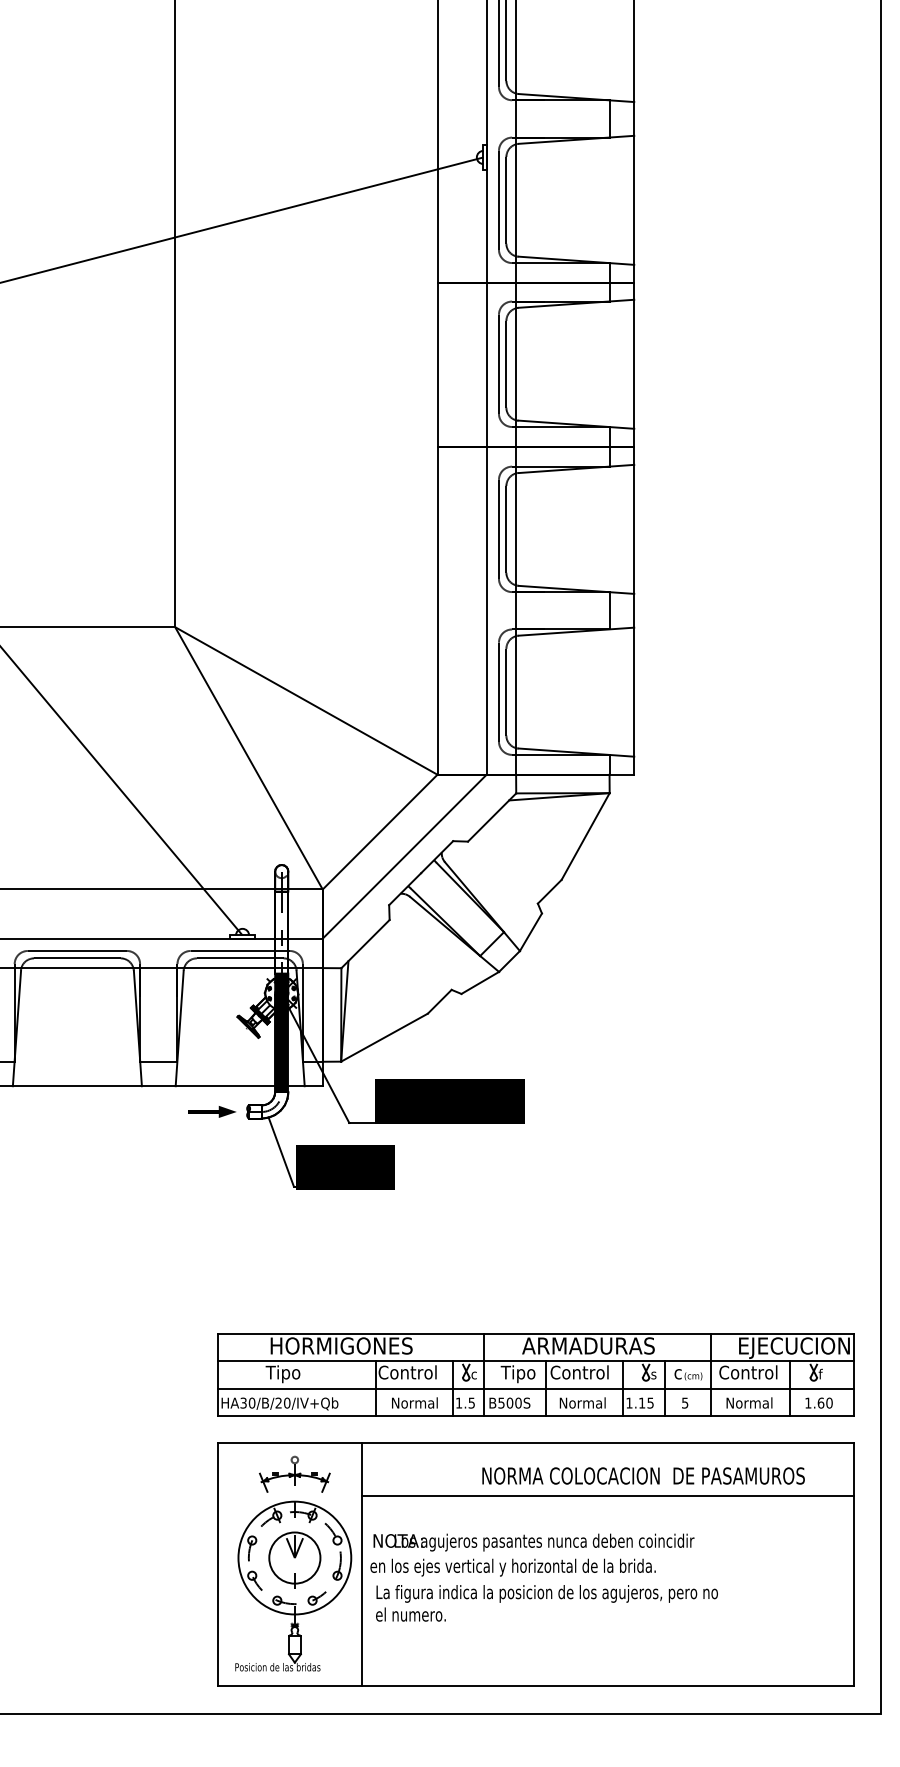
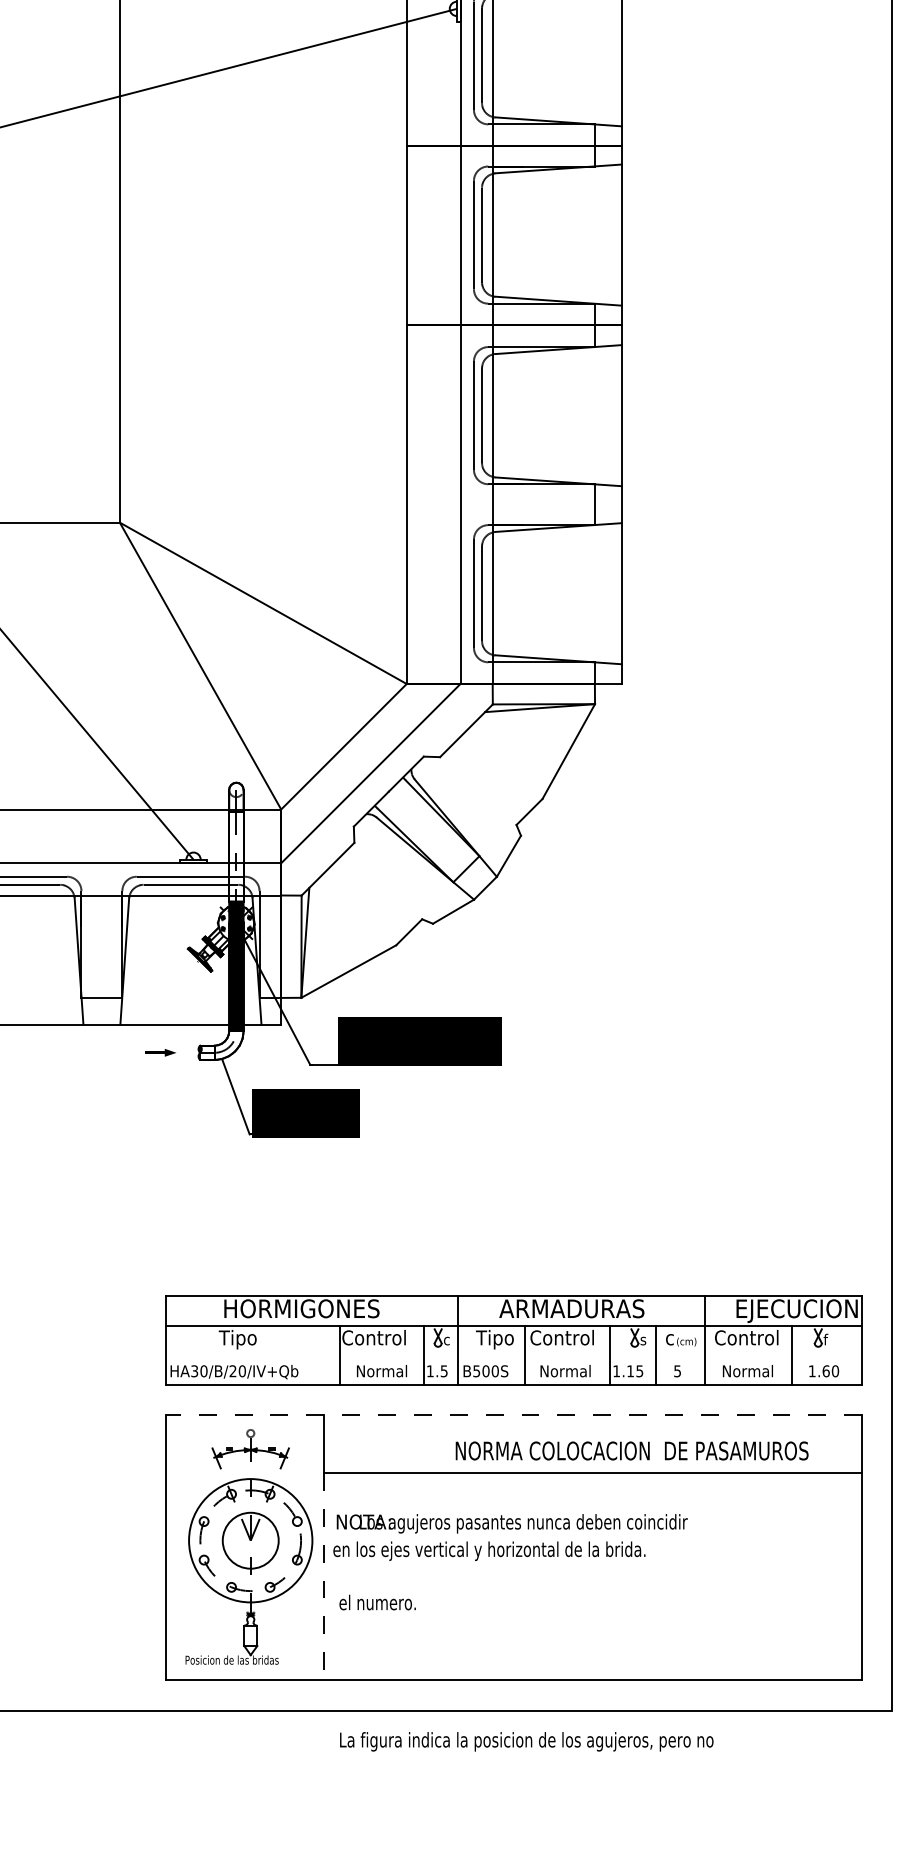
part: (212, 1111) -> (160, 1052), size x0.6
line: (535, 1388) -> (513, 1355), removed
line: (535, 1442) -> (513, 1414), solid -> dashed
line: (361, 1590) -> (323, 1576), solid -> dashed
text: (546, 1593) -> (525, 1741), moved

